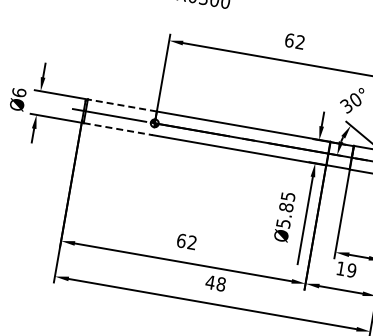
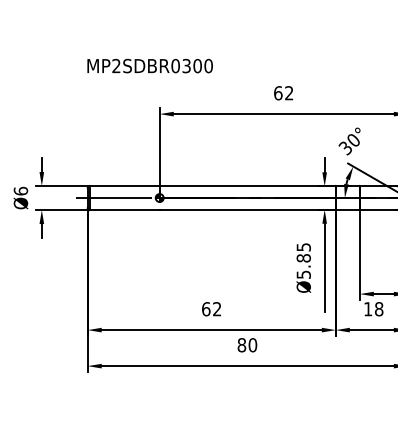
line: (122, 105) -> (124, 186), dashed -> solid
line: (118, 129) -> (125, 210), dashed -> solid
text: (351, 270) -> (378, 309), 19 -> 18
text: (215, 283) -> (247, 345), 48 -> 80

